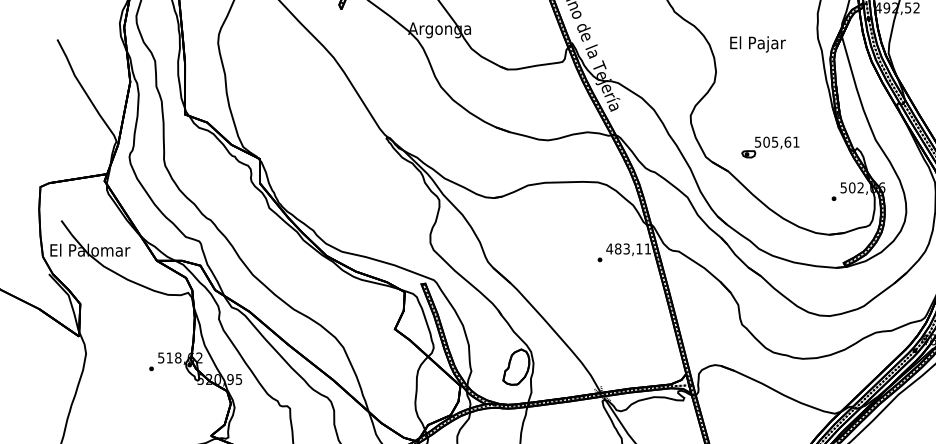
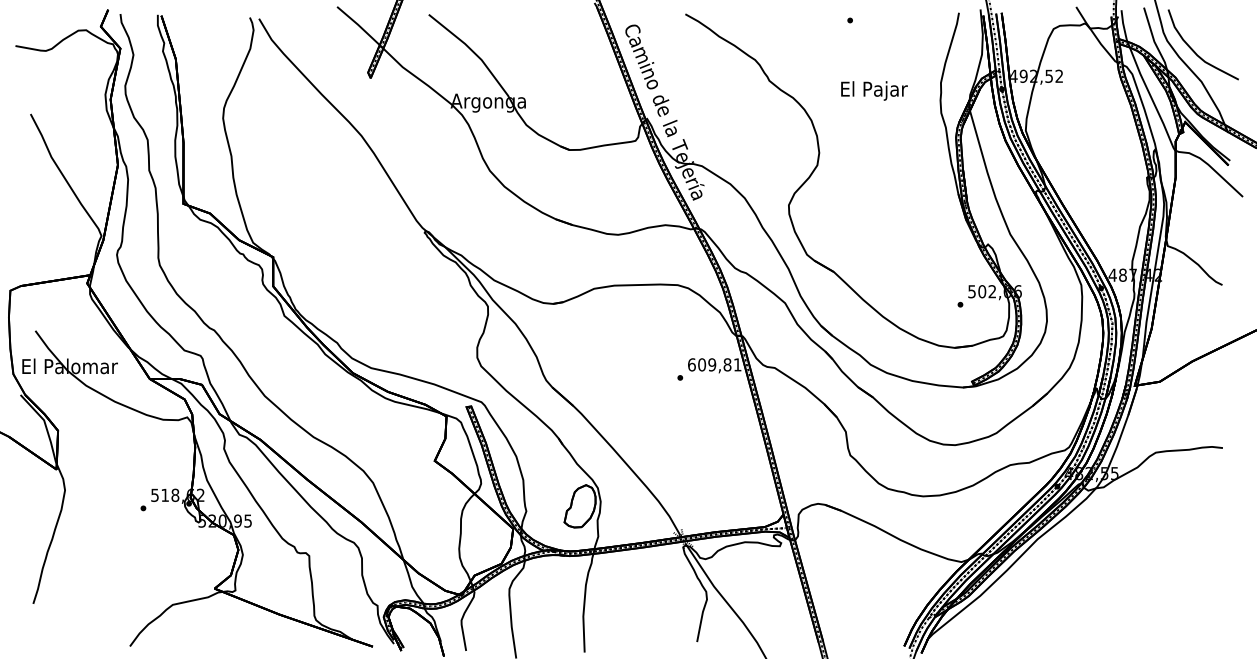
text: (758, 44) -> (874, 90), moved
part: (769, 147) -> (883, 243), removed
text: (624, 248) -> (709, 364), 483,11 -> 609,81

